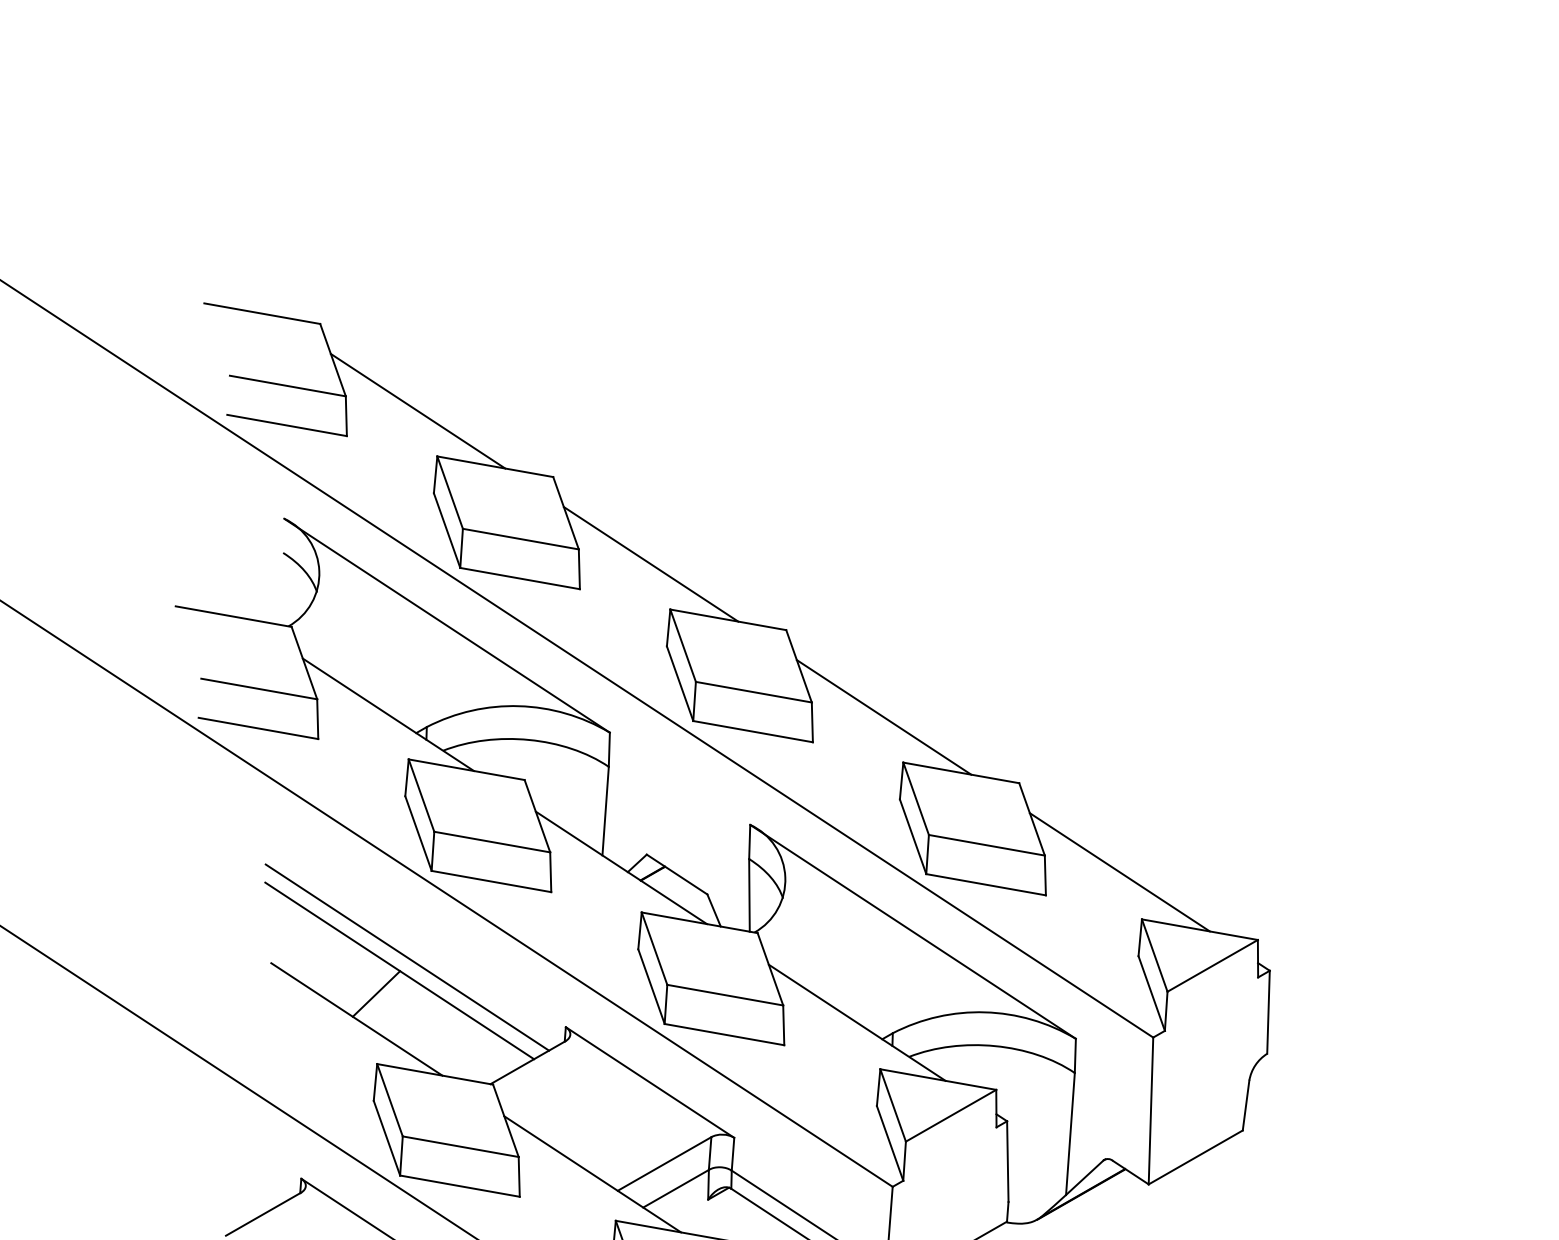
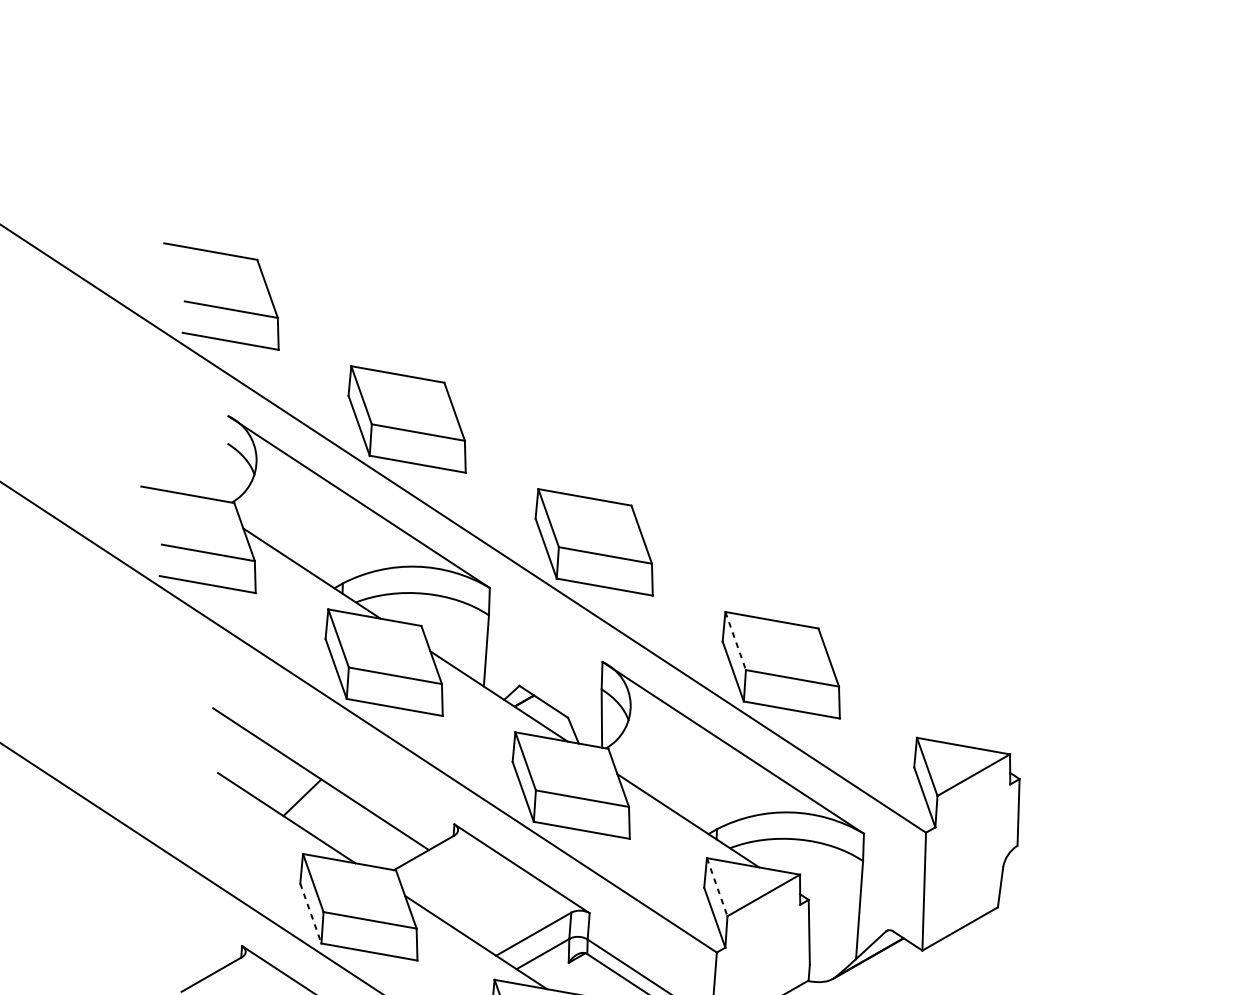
line: (417, 410) -> (335, 329), removed
line: (650, 564) -> (522, 452), removed
line: (883, 717) -> (709, 575), removed
line: (916, 799) -> (735, 641), solid -> dashed
line: (1119, 872) -> (898, 700), removed
line: (407, 957) -> (327, 768), removed
line: (893, 1105) -> (717, 887), solid -> dashed
line: (386, 1138) -> (310, 913), solid -> dashed

